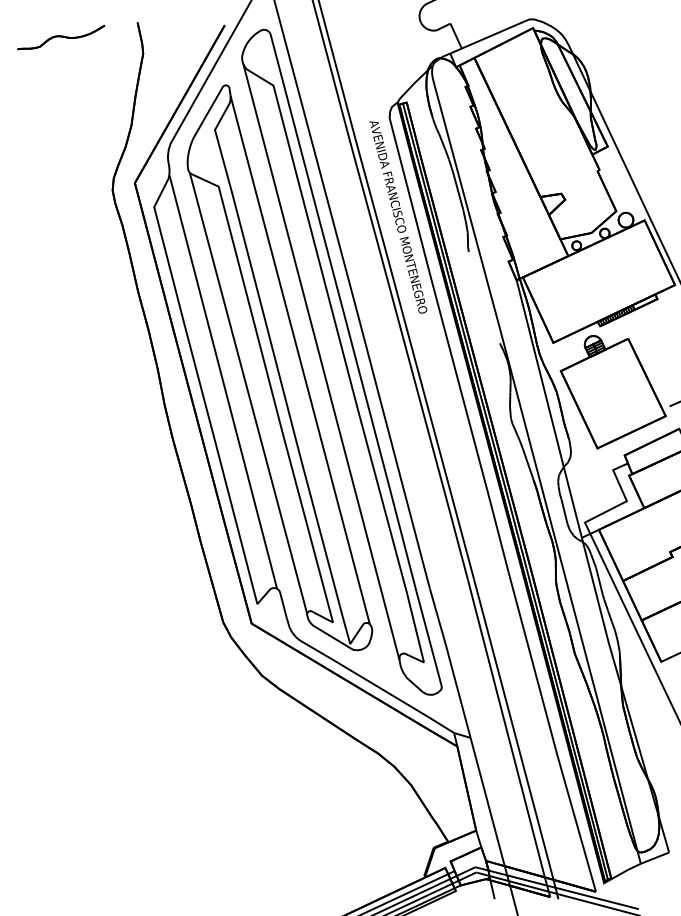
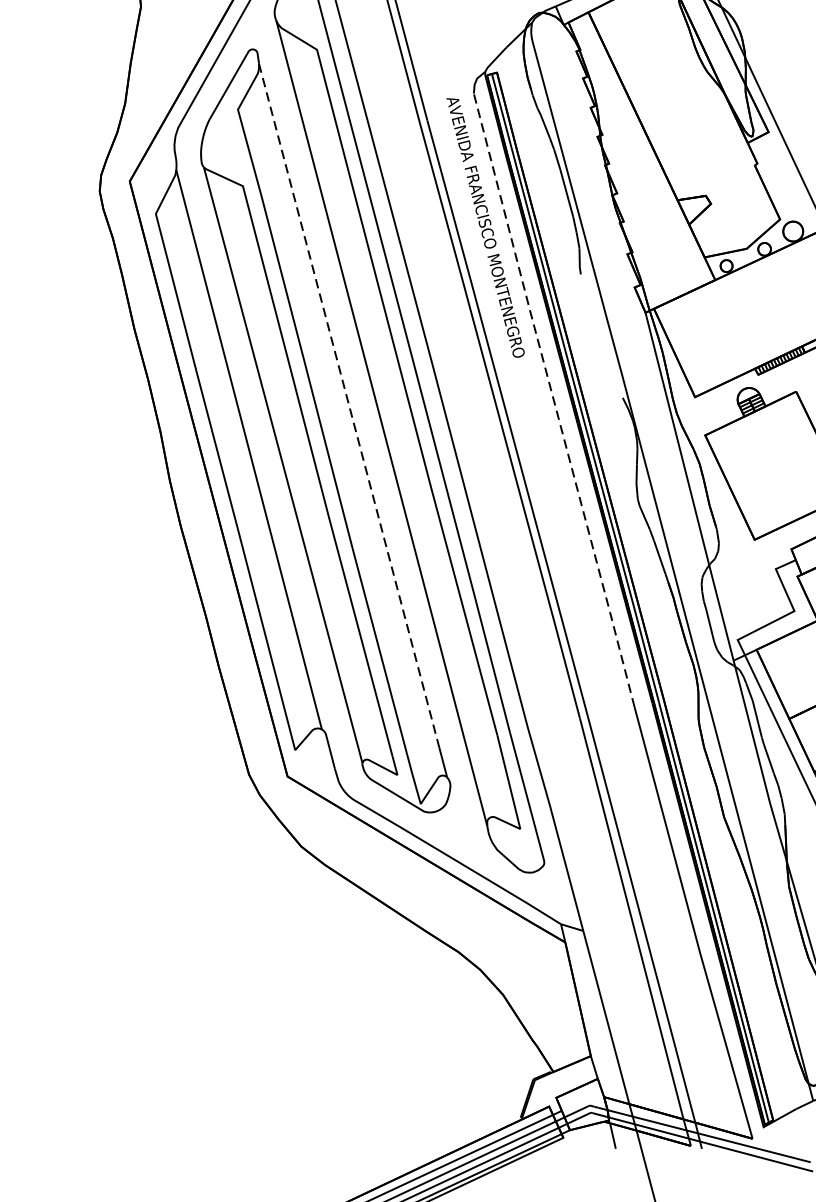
line: (448, 345) -> (553, 400), solid -> dashed
line: (297, 348) -> (349, 404), solid -> dashed

